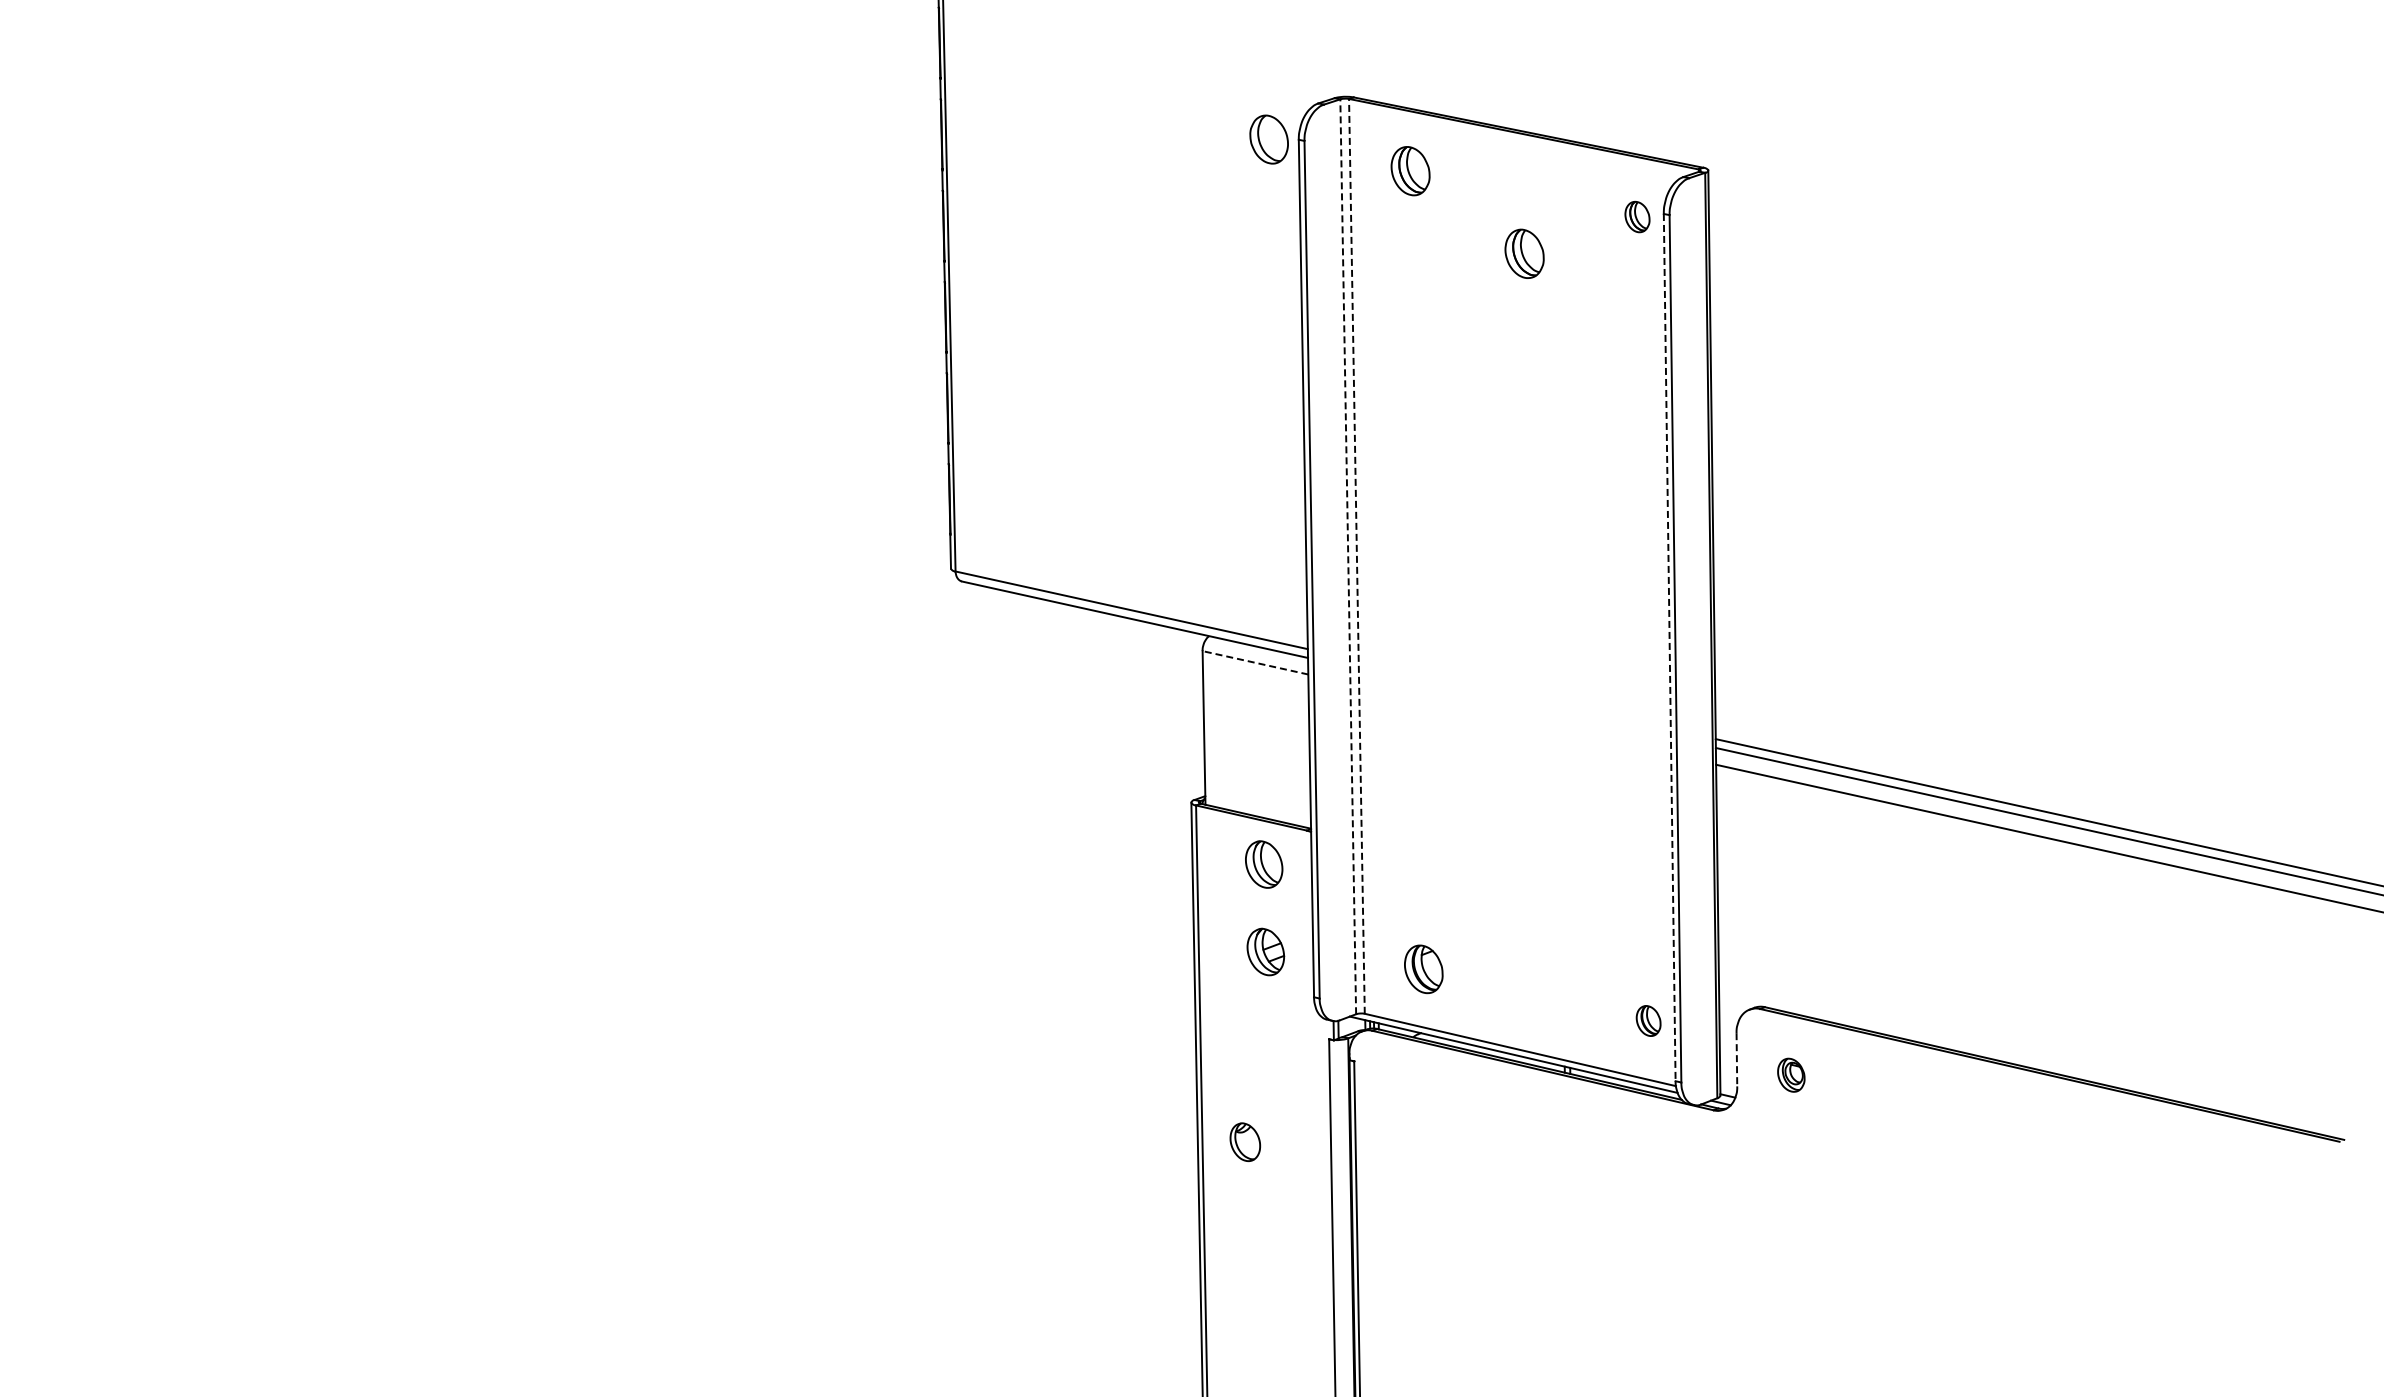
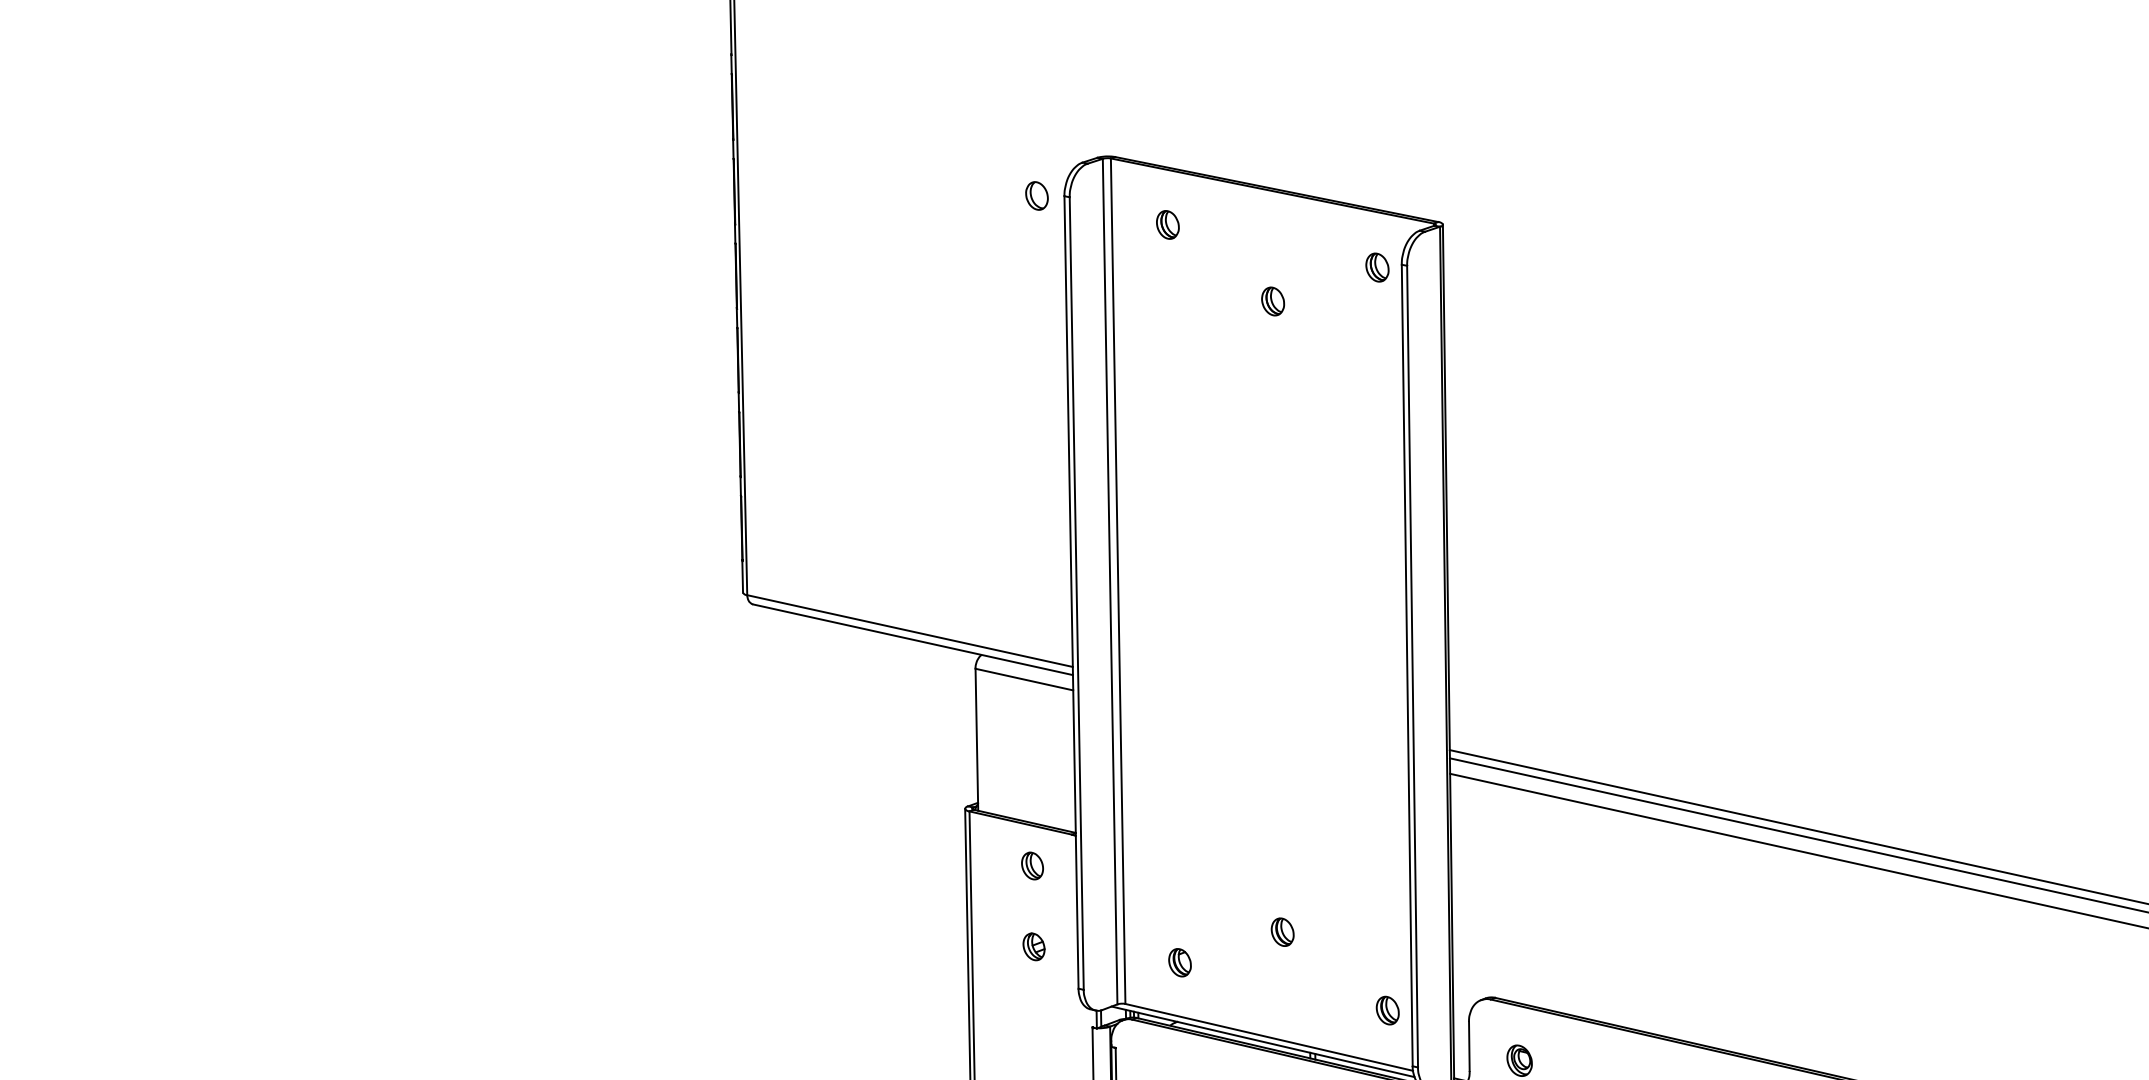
part: (1268, 139) -> (1036, 195), size x0.62
part: (1410, 170) -> (1167, 224), size x0.62
part: (1524, 253) -> (1273, 301), size x0.62
line: (1356, 555) -> (1117, 580), dashed -> solid
line: (1348, 556) -> (1110, 581), dashed -> solid
line: (1669, 647) -> (1407, 665), dashed -> solid
line: (1254, 662) -> (1023, 679), dashed -> solid
part: (1264, 864) -> (1032, 865), size x0.62
part: (1534, 935) -> (1282, 931), added
part: (1265, 951) -> (1033, 946), size x0.62
part: (1423, 968) -> (1179, 962), size x0.62
line: (1736, 1059) -> (1468, 1046), dashed -> solid

